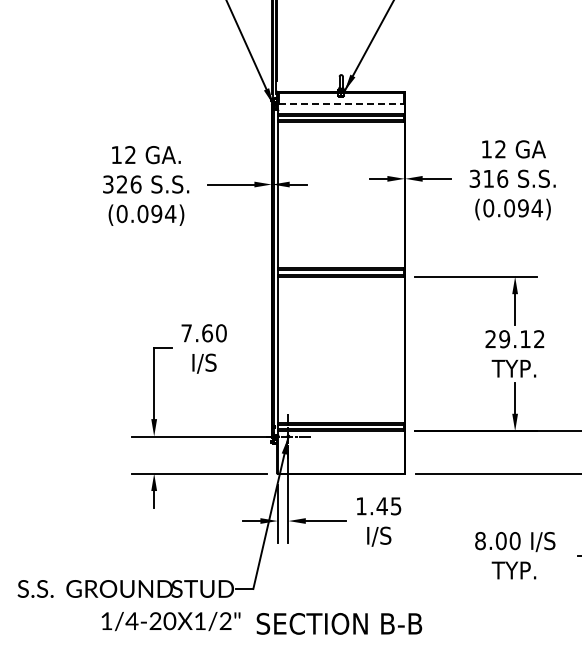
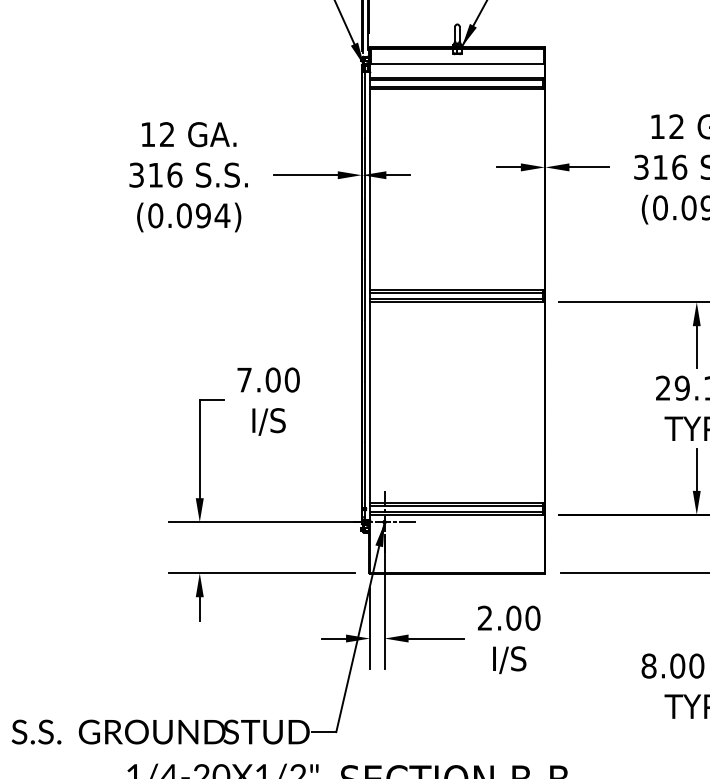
line: (341, 104) -> (457, 65), dashed -> solid
text: (122, 184) -> (156, 175), 326 -> 316
text: (207, 333) -> (273, 380), 7.60 -> 7.00
text: (378, 506) -> (508, 618), 1.45 -> 2.00

